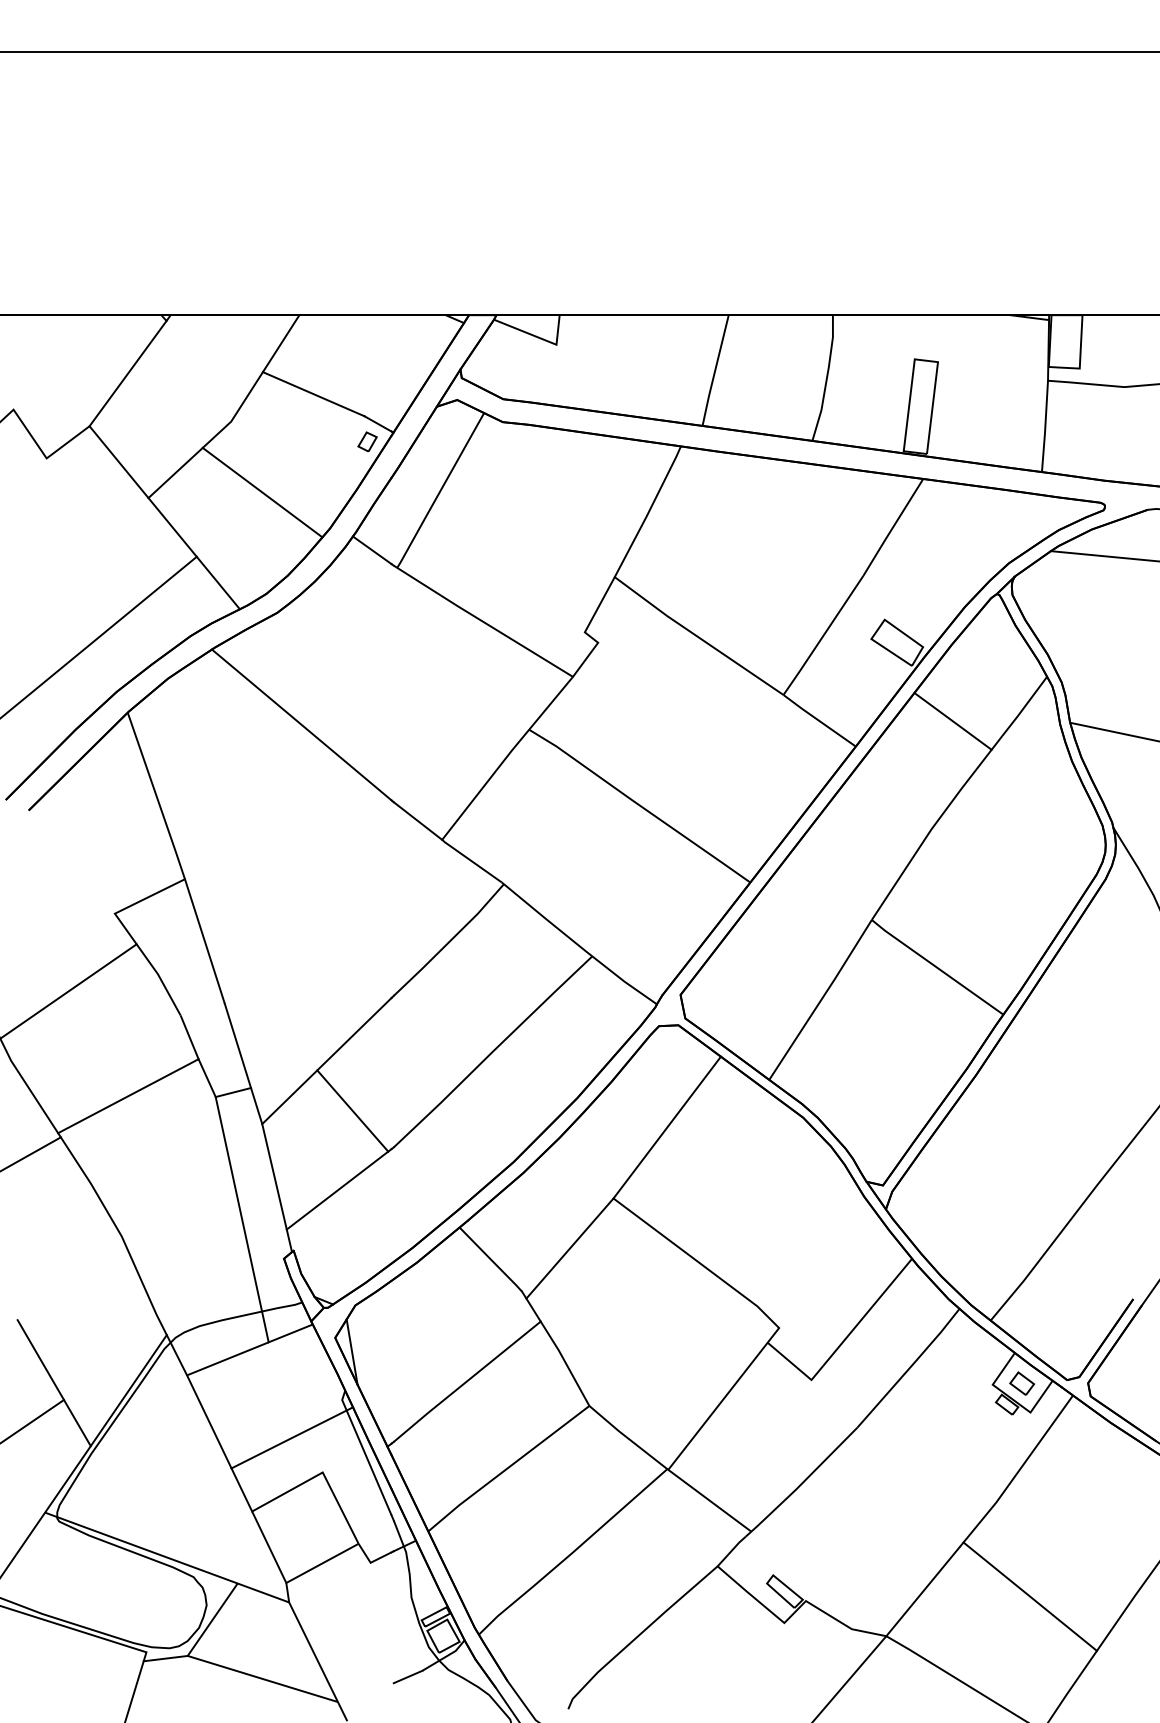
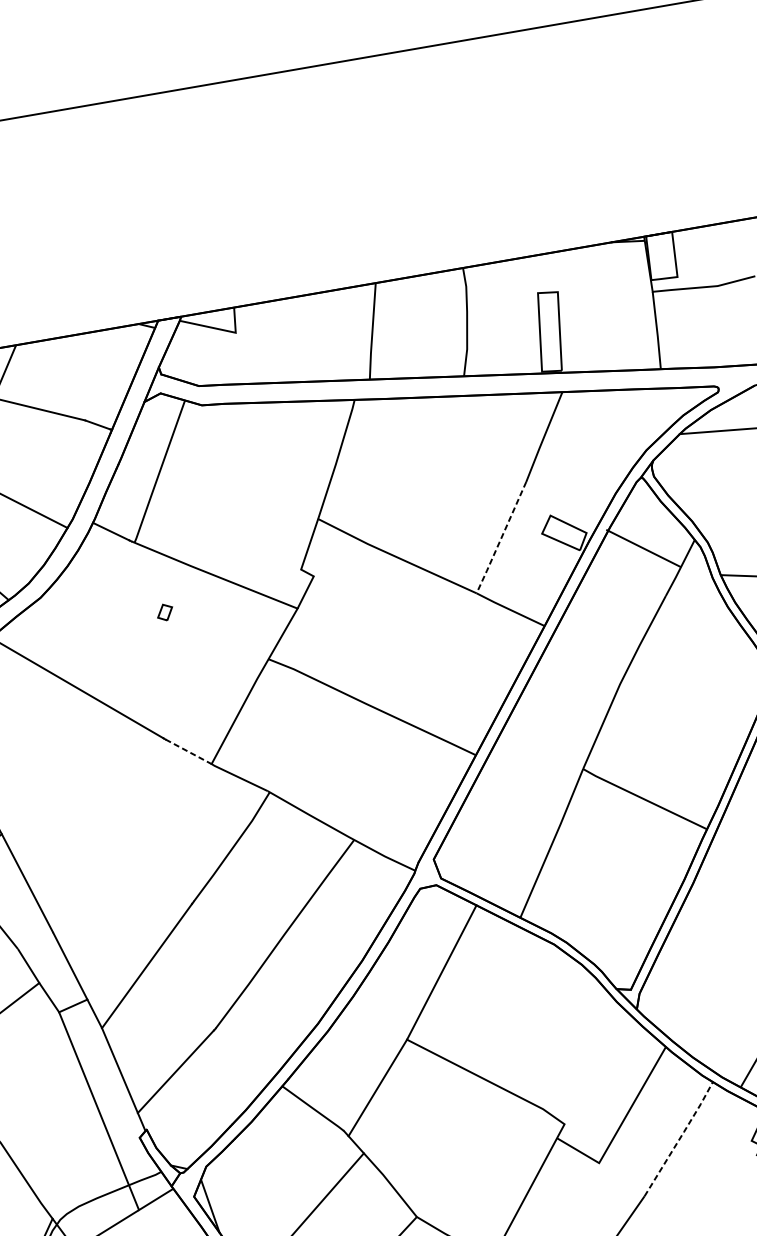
part: (367, 441) -> (164, 612), moved
line: (823, 636) -> (501, 538), solid -> dashed
line: (952, 720) -> (642, 547), moved
line: (417, 821) -> (188, 752), solid -> dashed
line: (352, 1110) -> (175, 1003), removed
line: (910, 1367) -> (680, 1138), solid -> dashed

